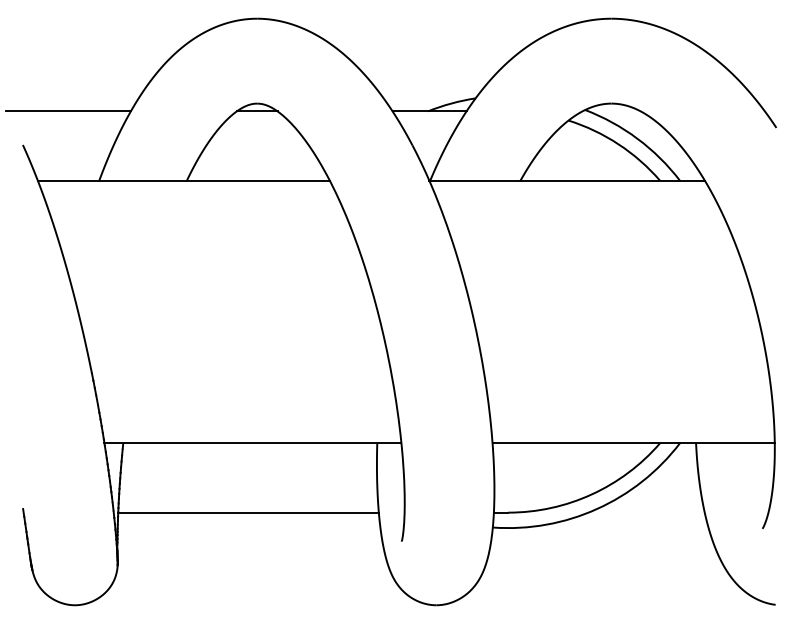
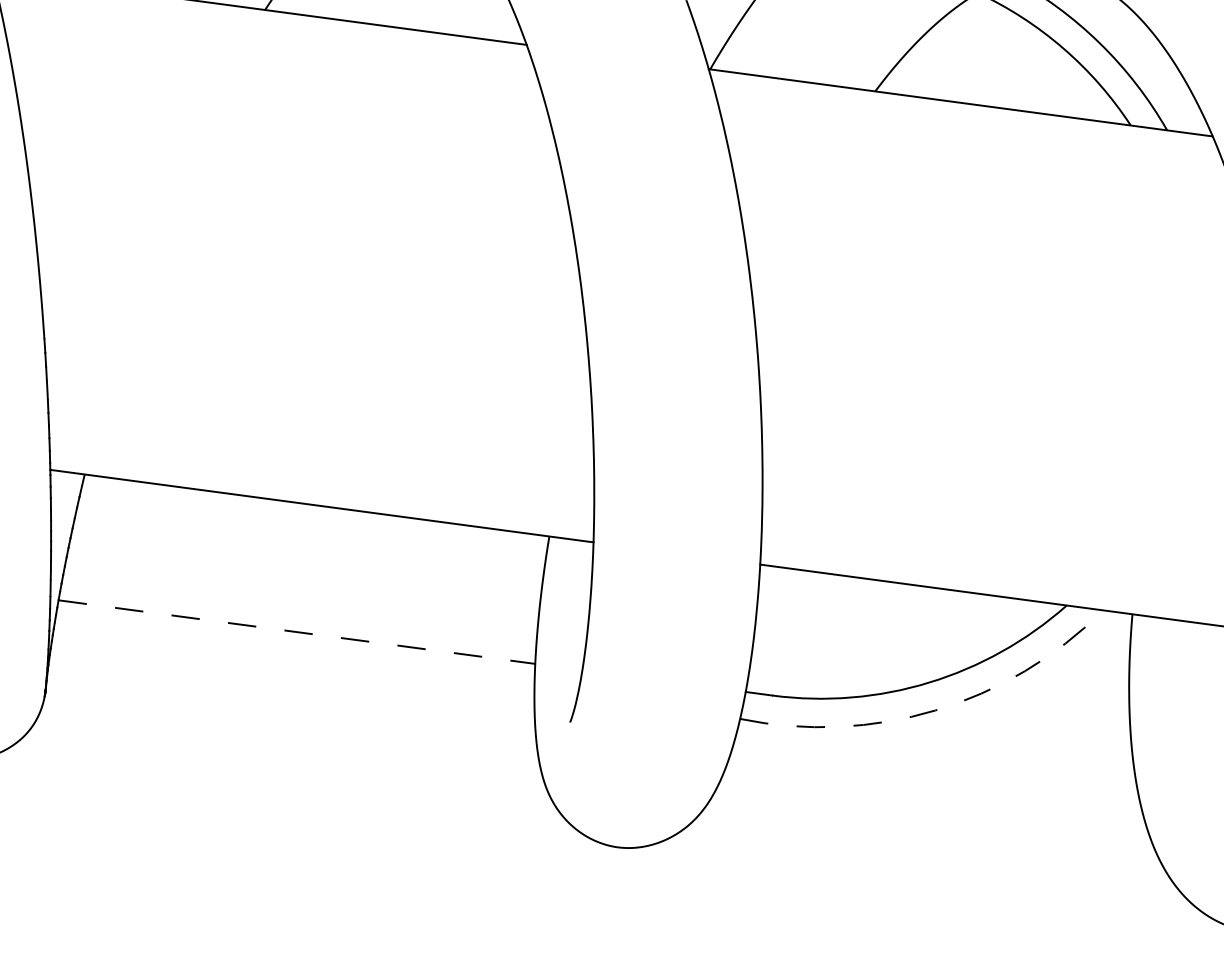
arc: (597, 509) -> (935, 711), solid -> dashed
line: (249, 512) -> (298, 632), solid -> dashed

